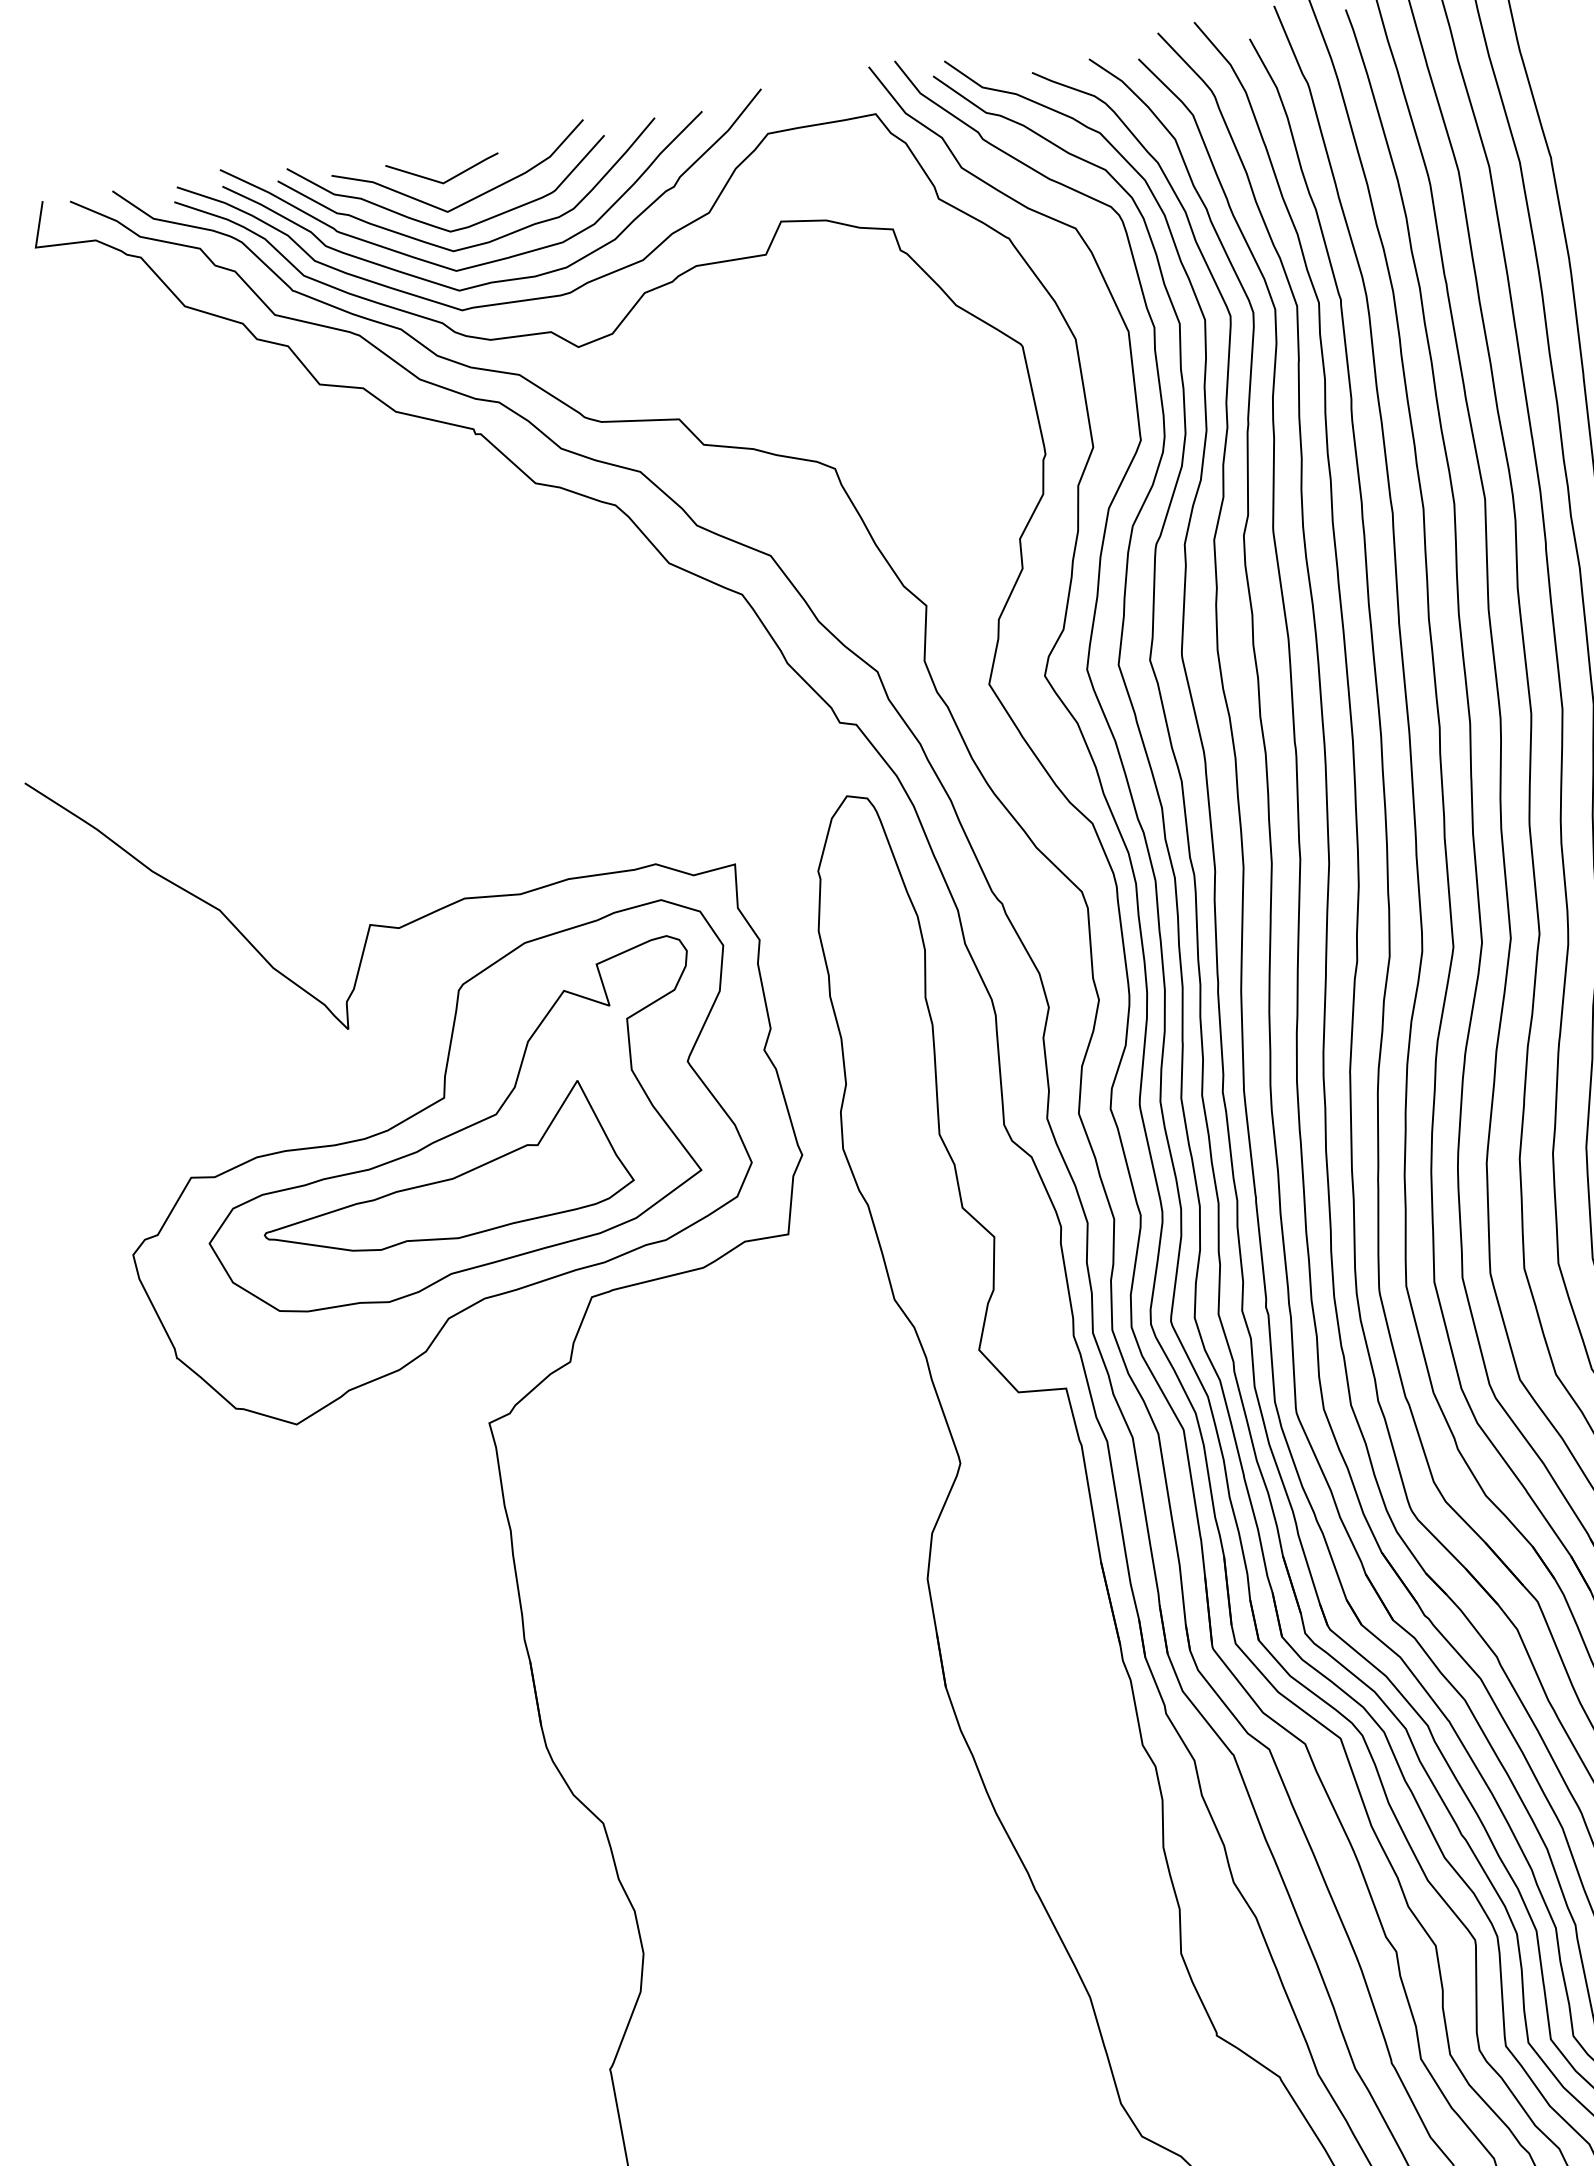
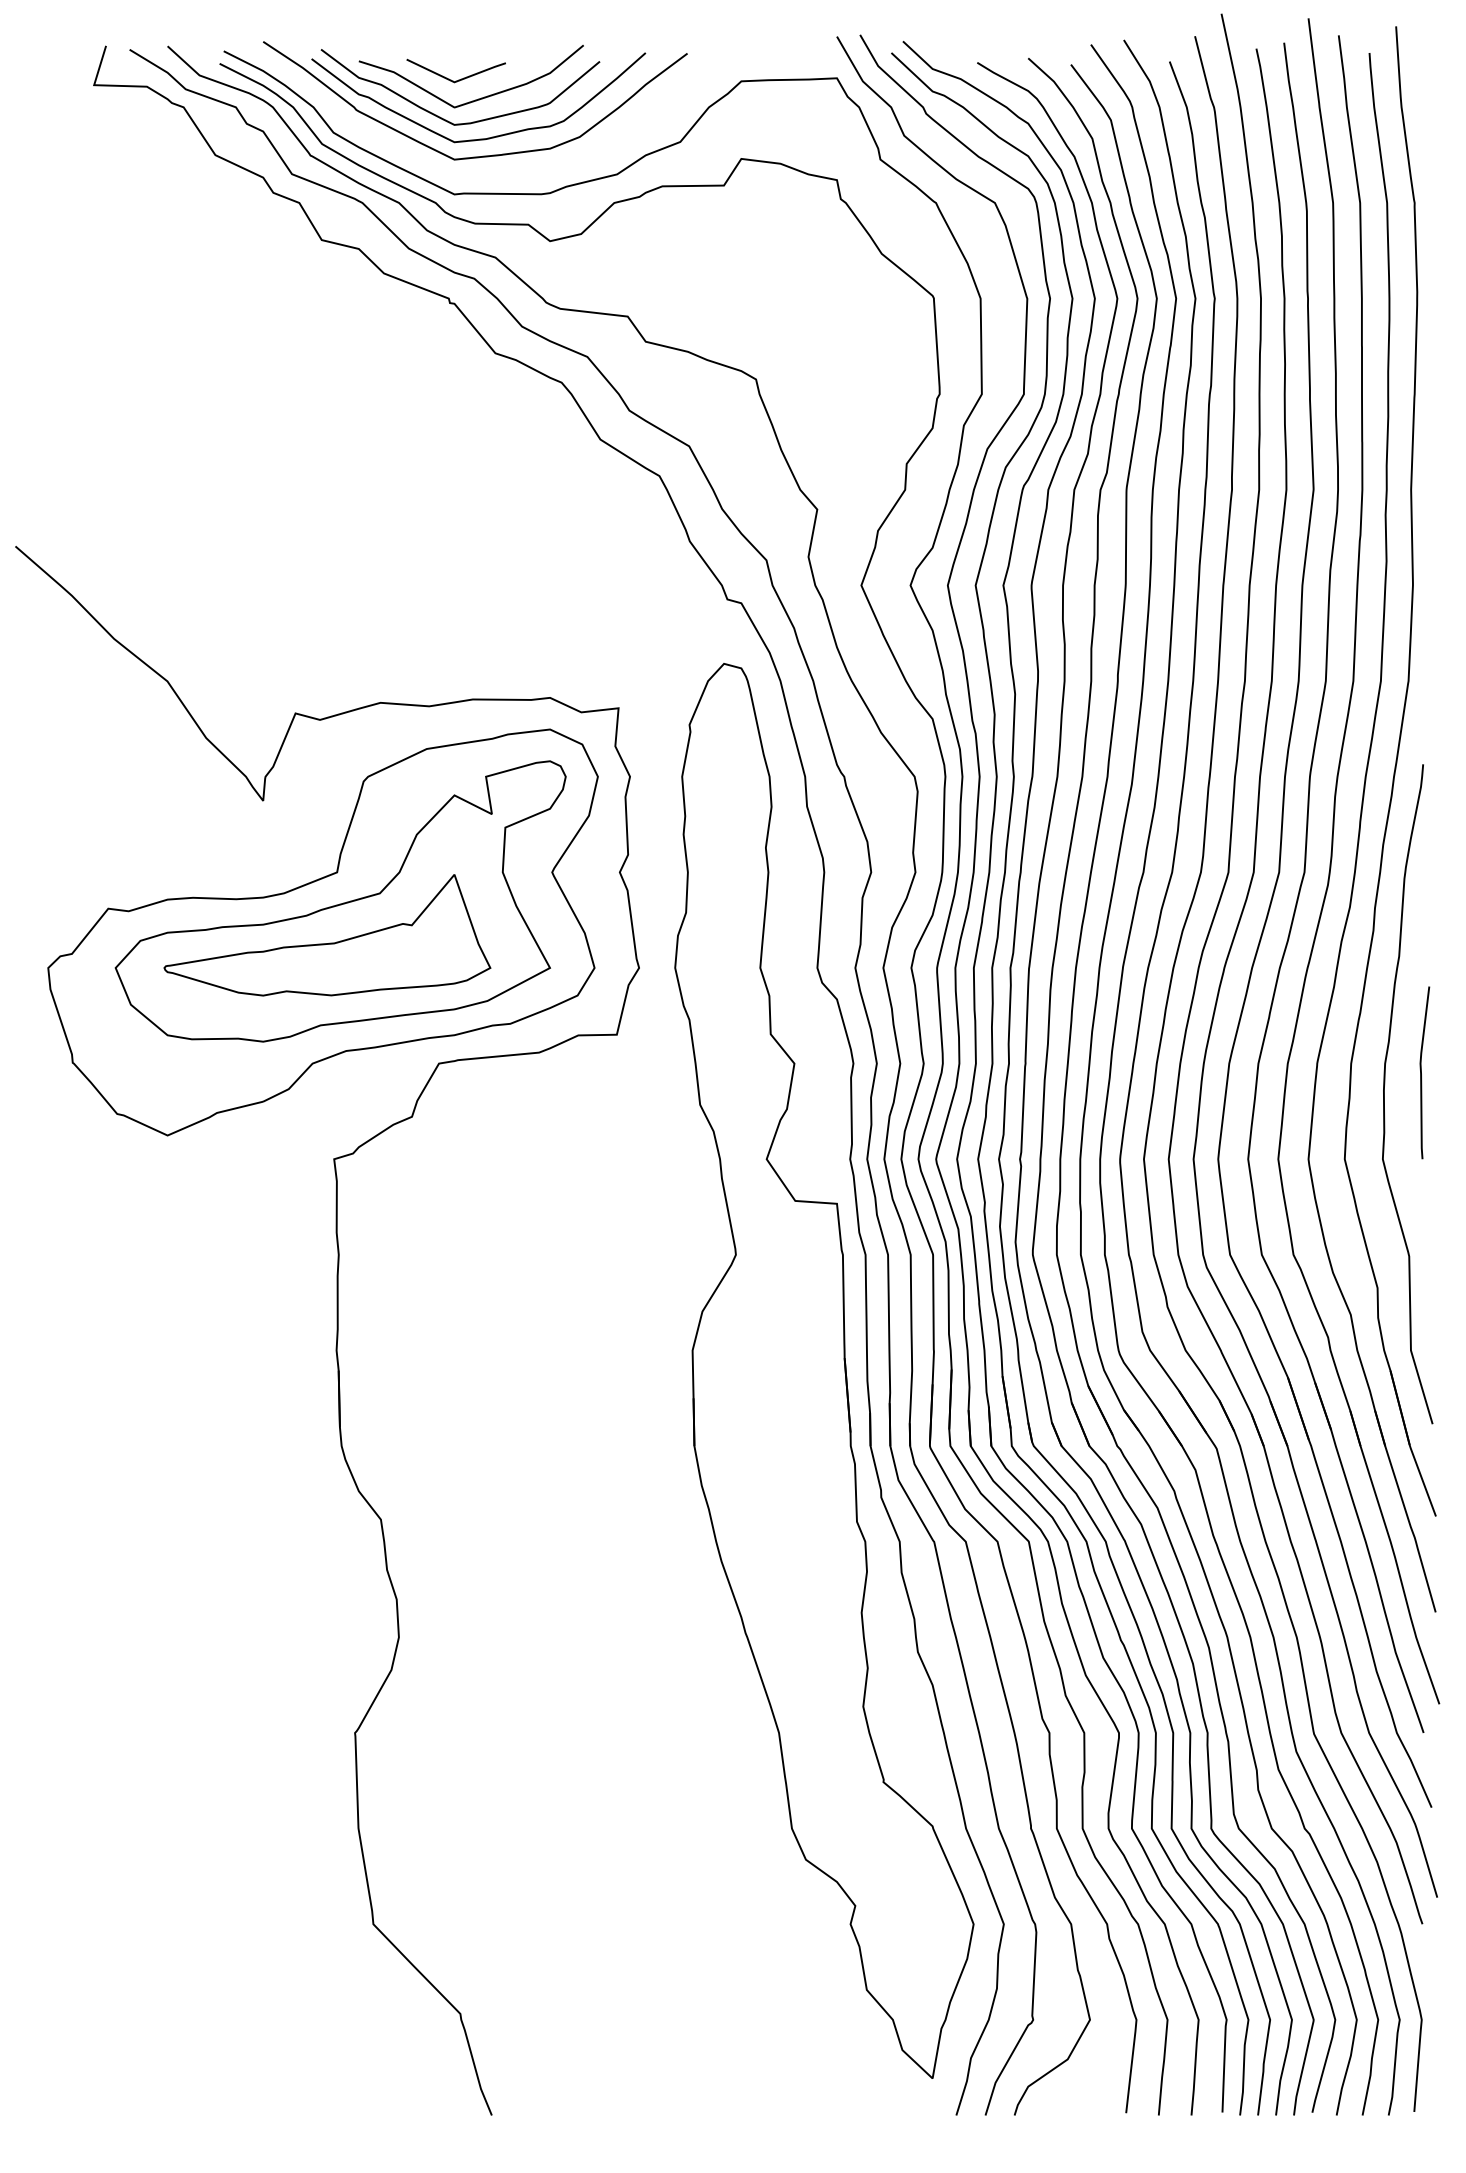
curve: (513, 278) -> (502, 173), removed

